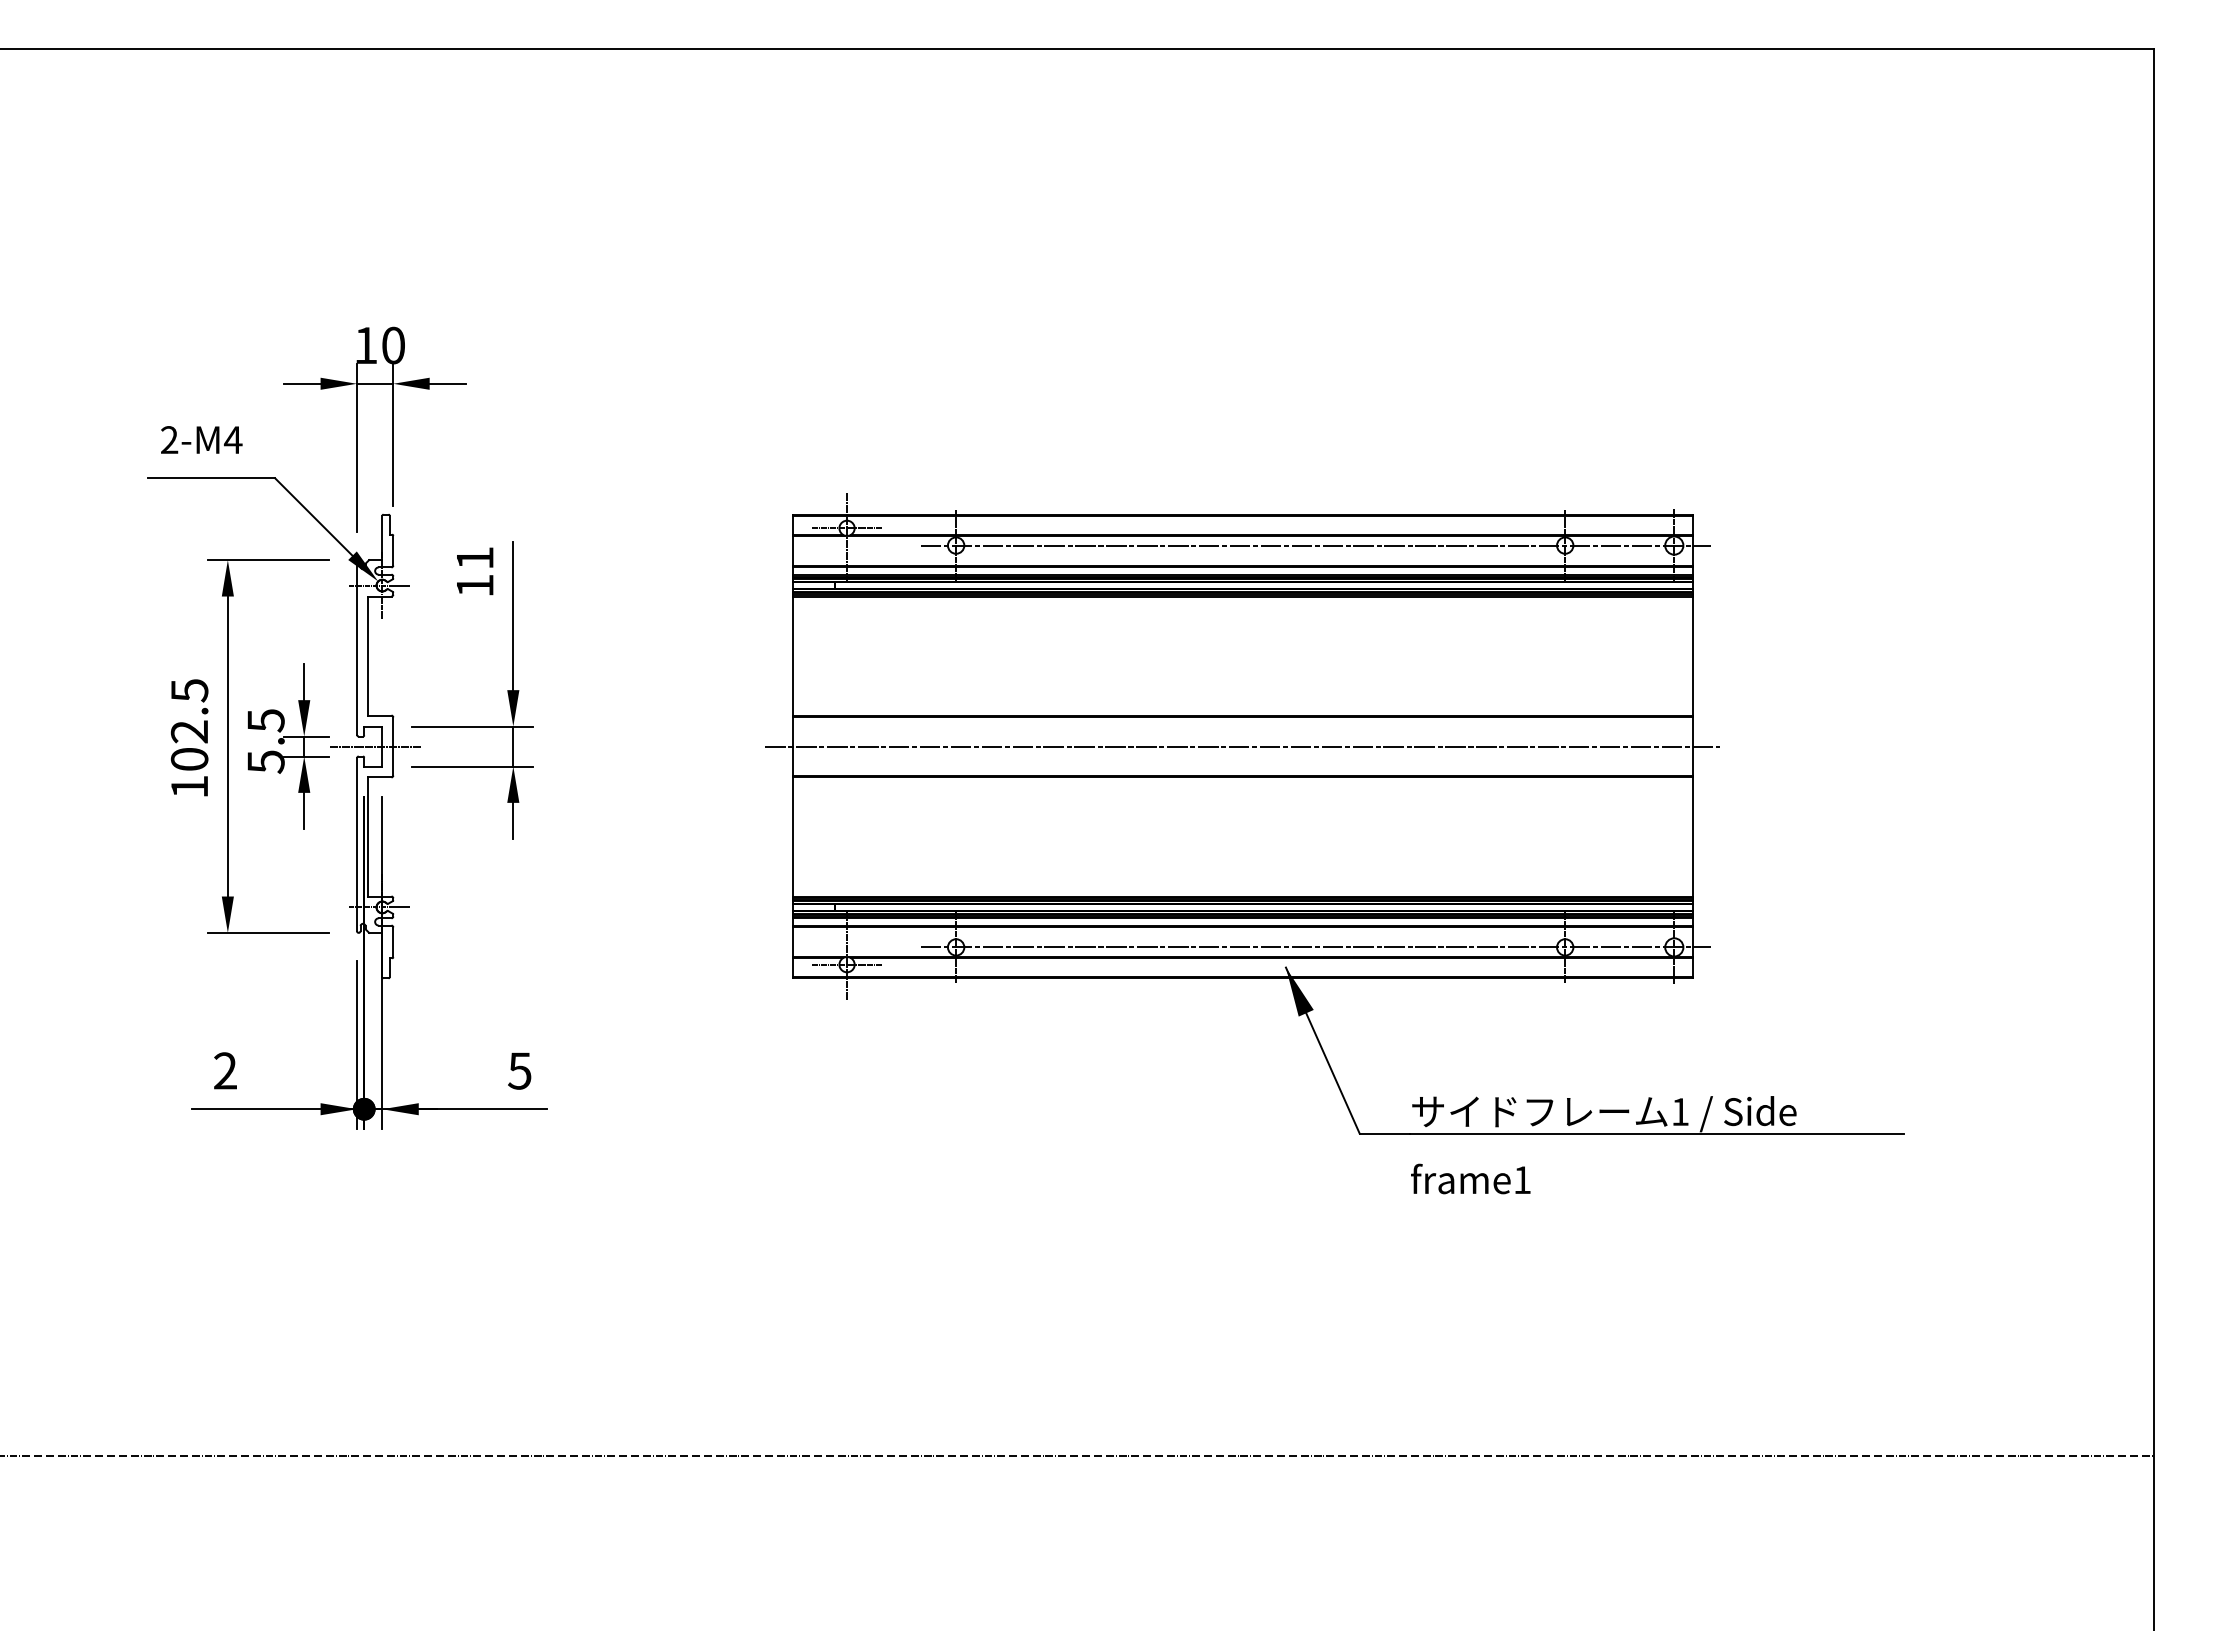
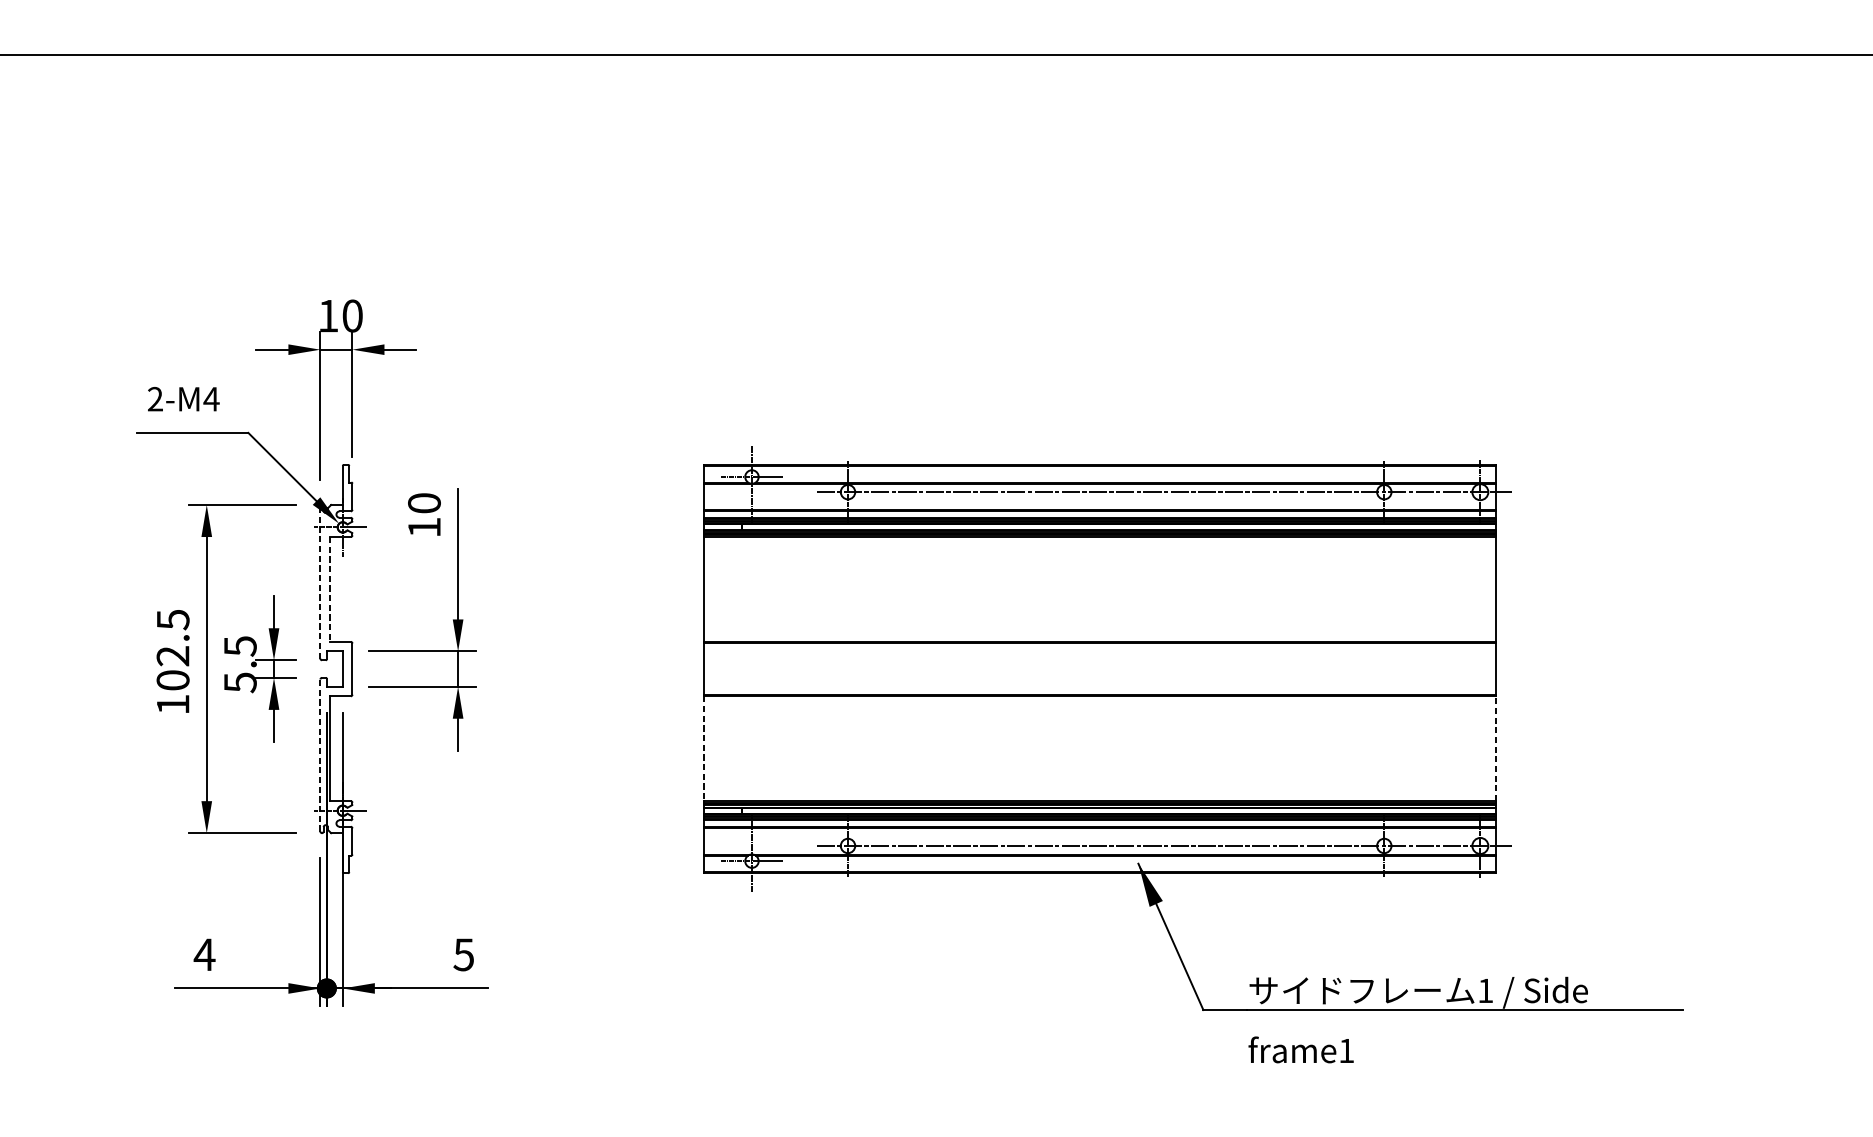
text: (474, 557) -> (423, 502), 11 -> 10
line: (356, 647) -> (320, 581), solid -> dashed
line: (367, 656) -> (329, 589), solid -> dashed
line: (374, 746) -> (335, 669), removed
line: (1242, 746) -> (1100, 669), removed
line: (792, 836) -> (703, 748), solid -> dashed
line: (1692, 836) -> (1496, 748), solid -> dashed
line: (356, 844) -> (320, 755), solid -> dashed
text: (225, 1070) -> (204, 954), 2 -> 4

